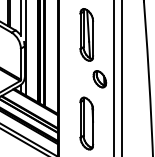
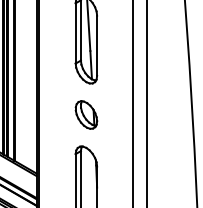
part: (99, 79) -> (85, 115), moved

